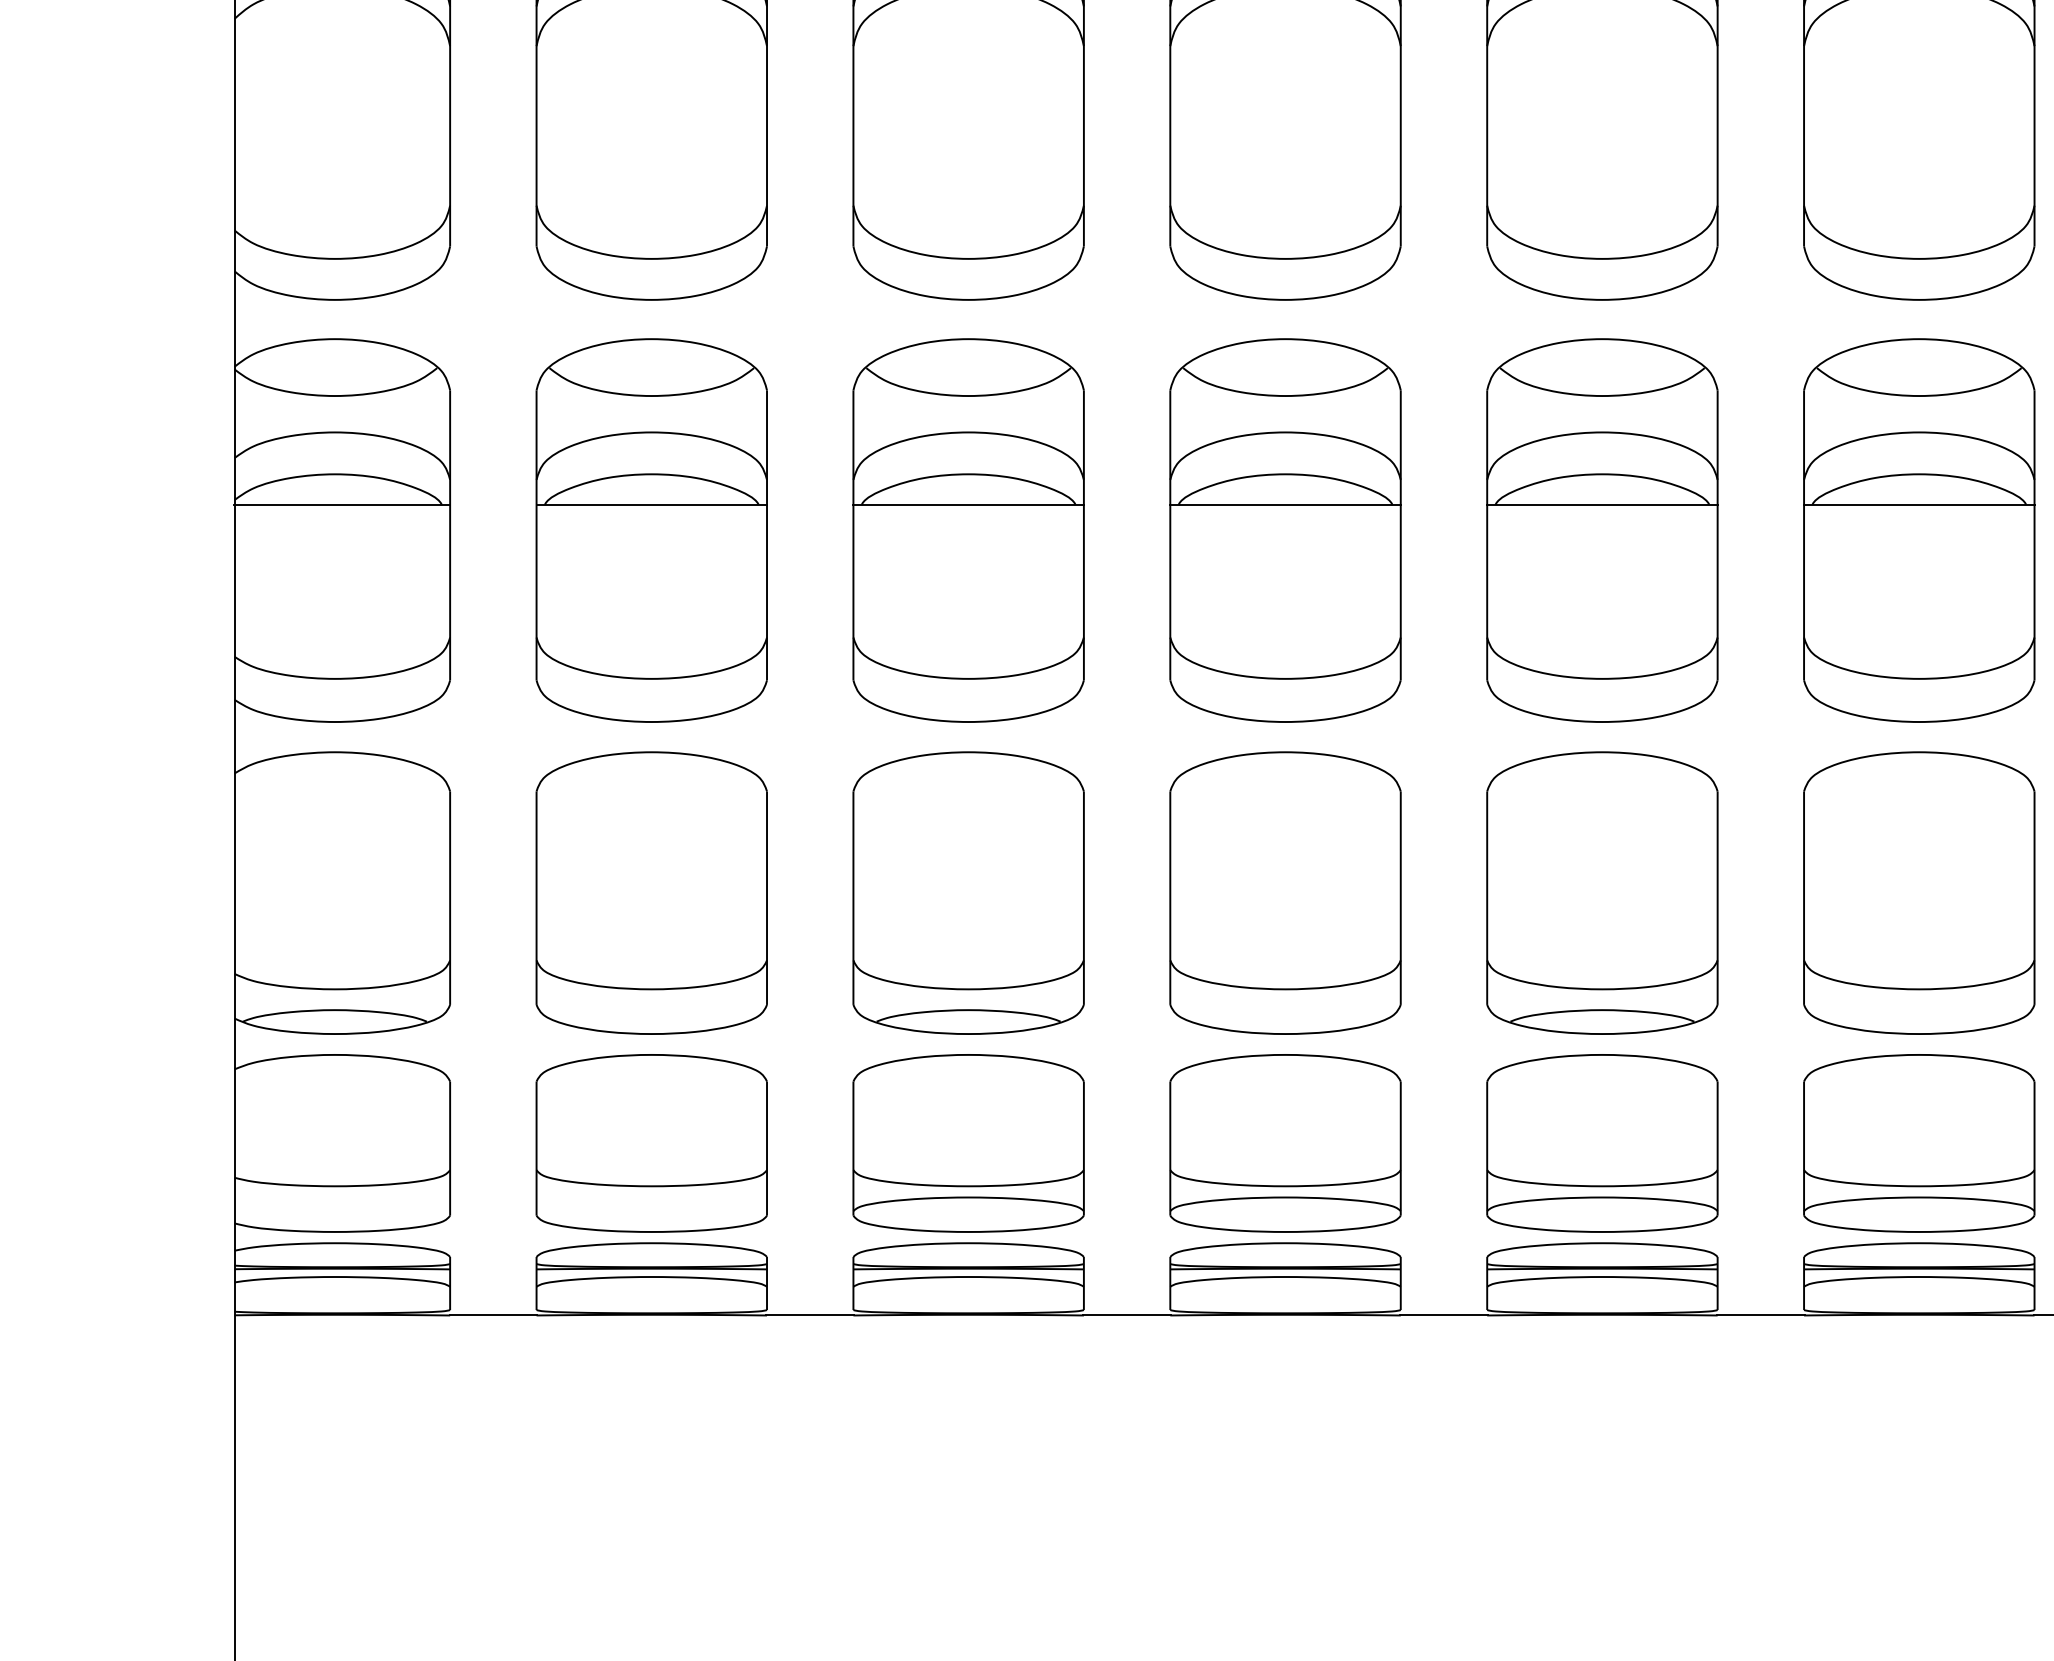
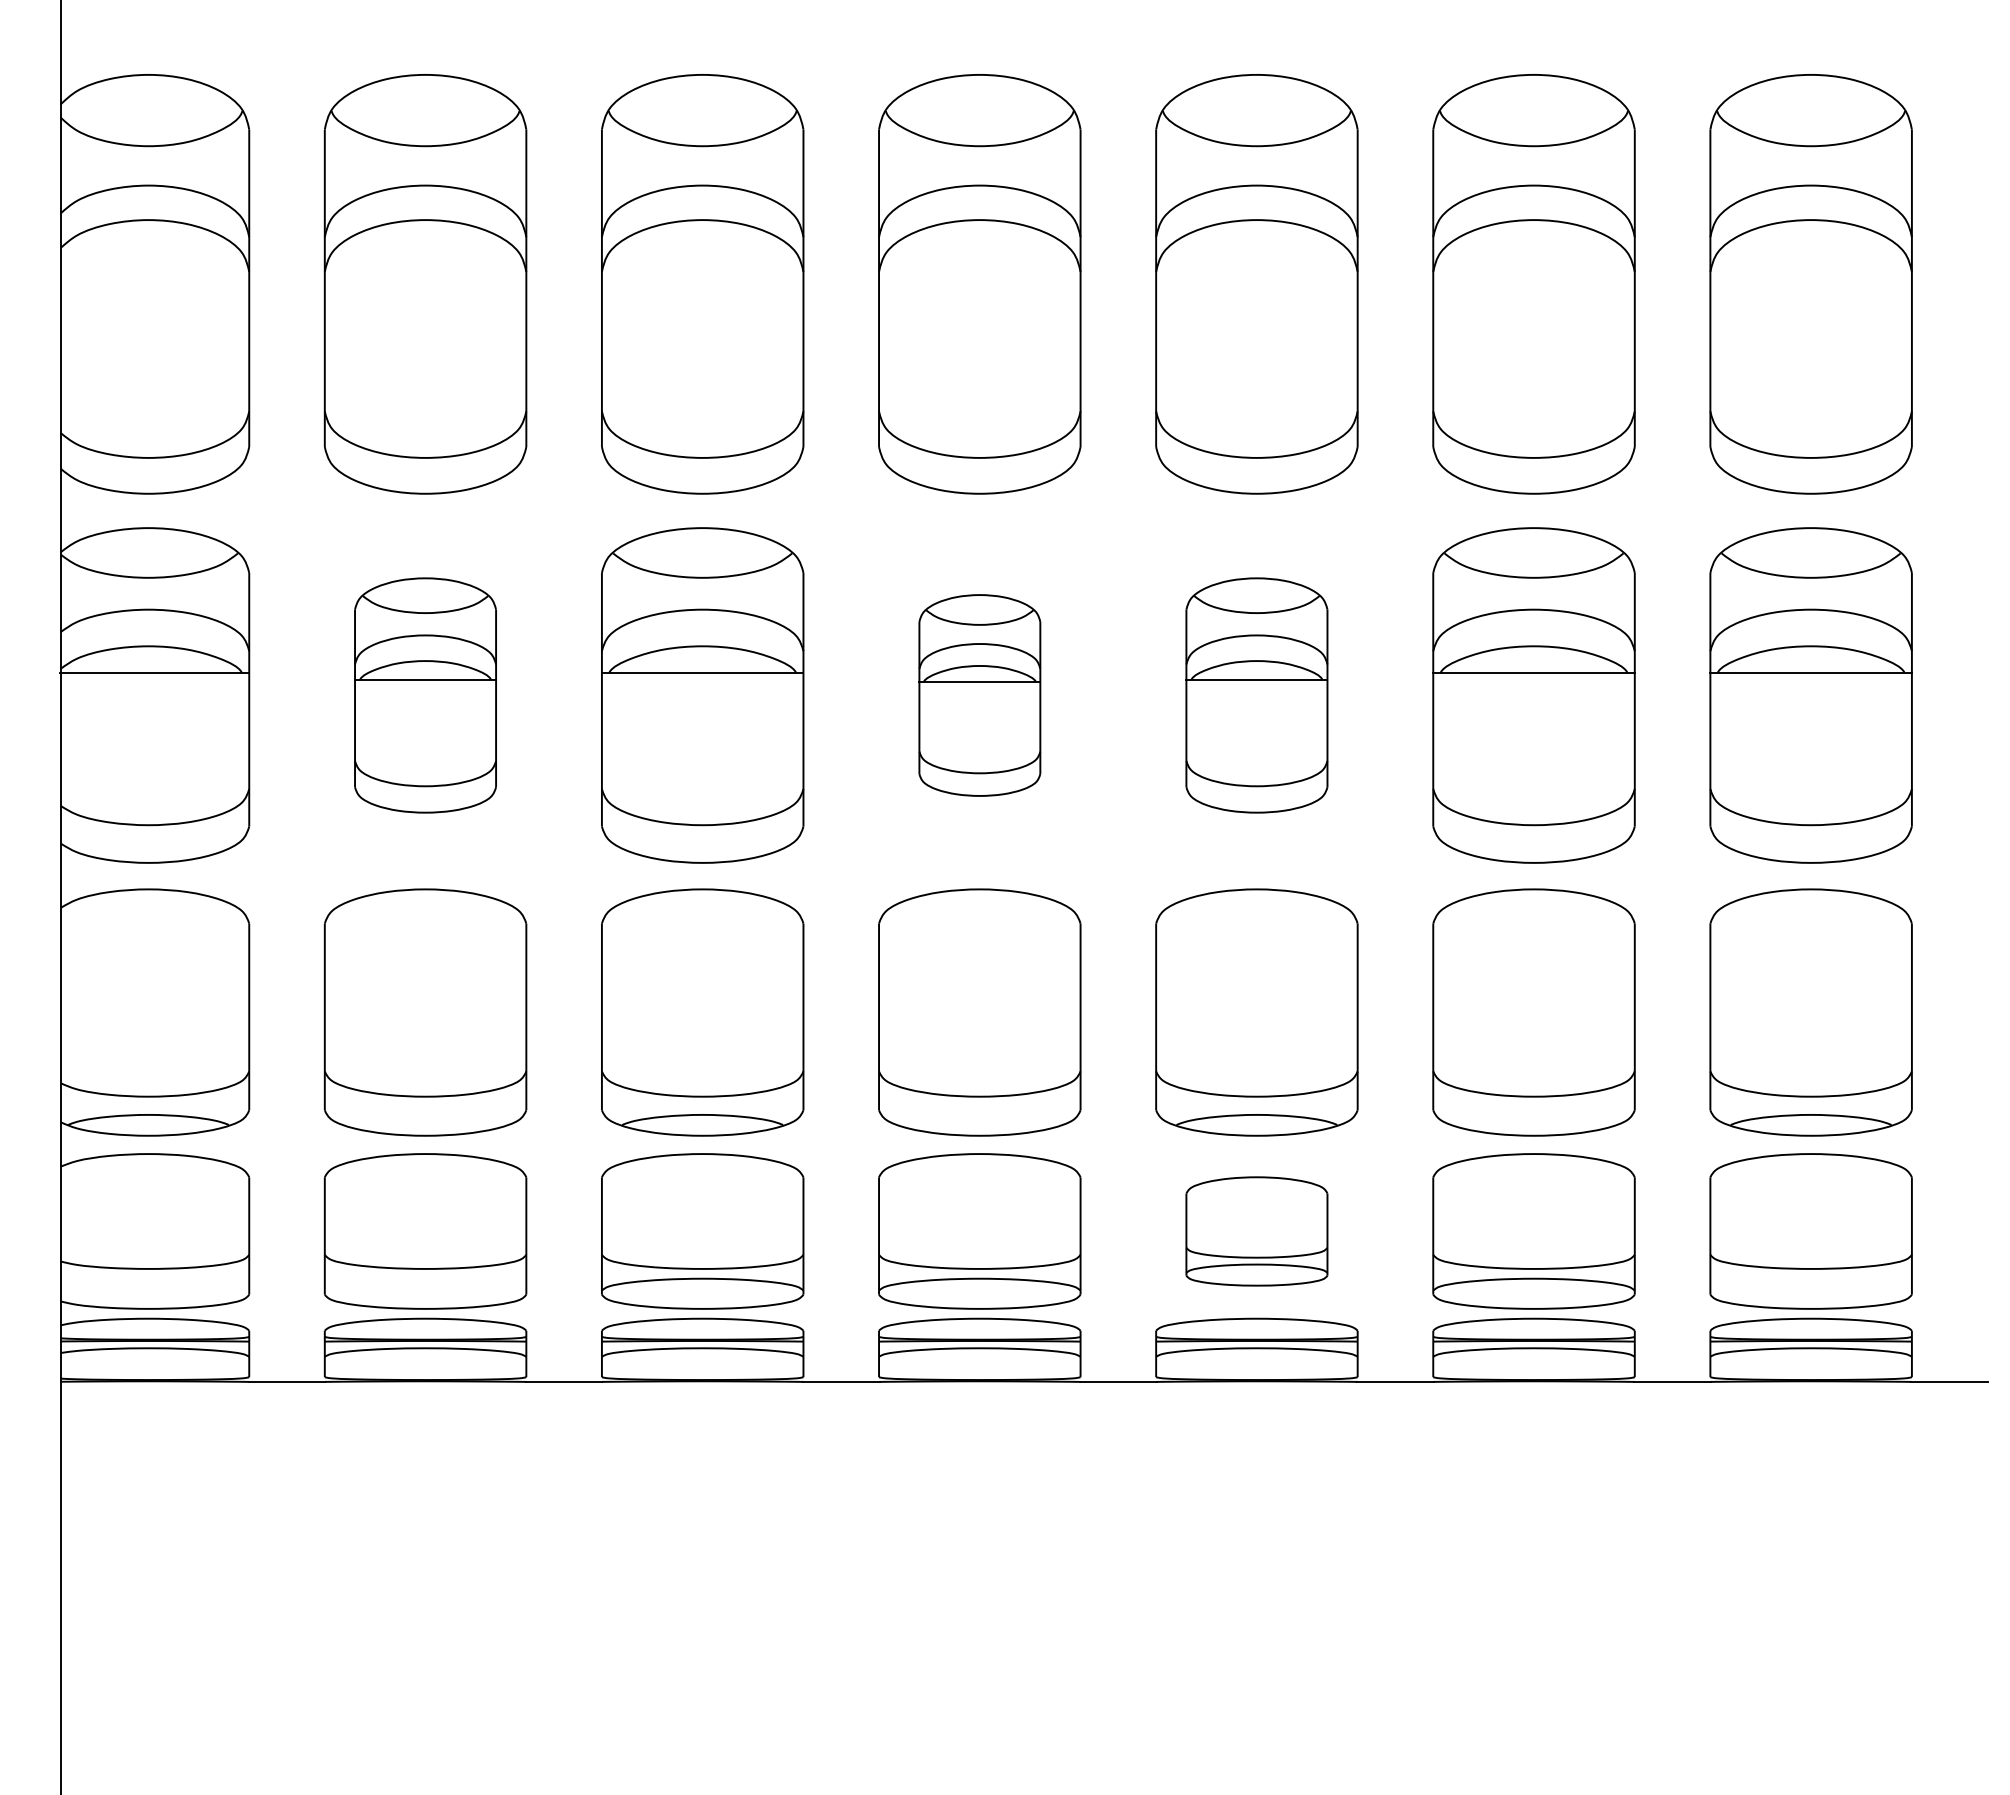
part: (651, 530) -> (425, 695), size x0.7
part: (1285, 530) -> (979, 695), size x0.6
part: (1601, 530) -> (1256, 695), size x0.7
part: (1601, 1143) -> (1256, 1231), size x0.7

